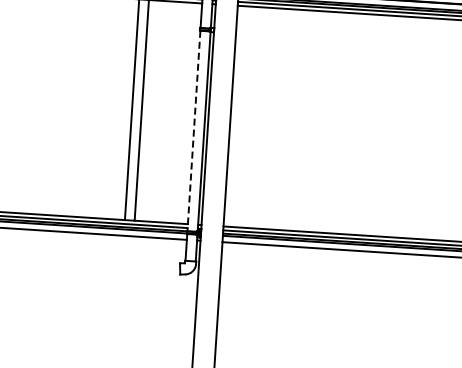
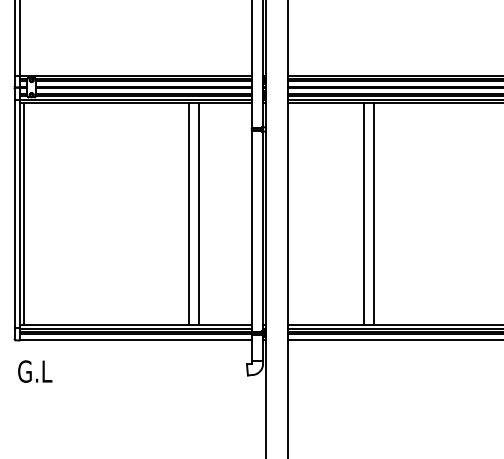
line: (306, 120) -> (363, 213), added
line: (316, 121) -> (373, 213), added
line: (194, 131) -> (252, 231), dashed -> solid

